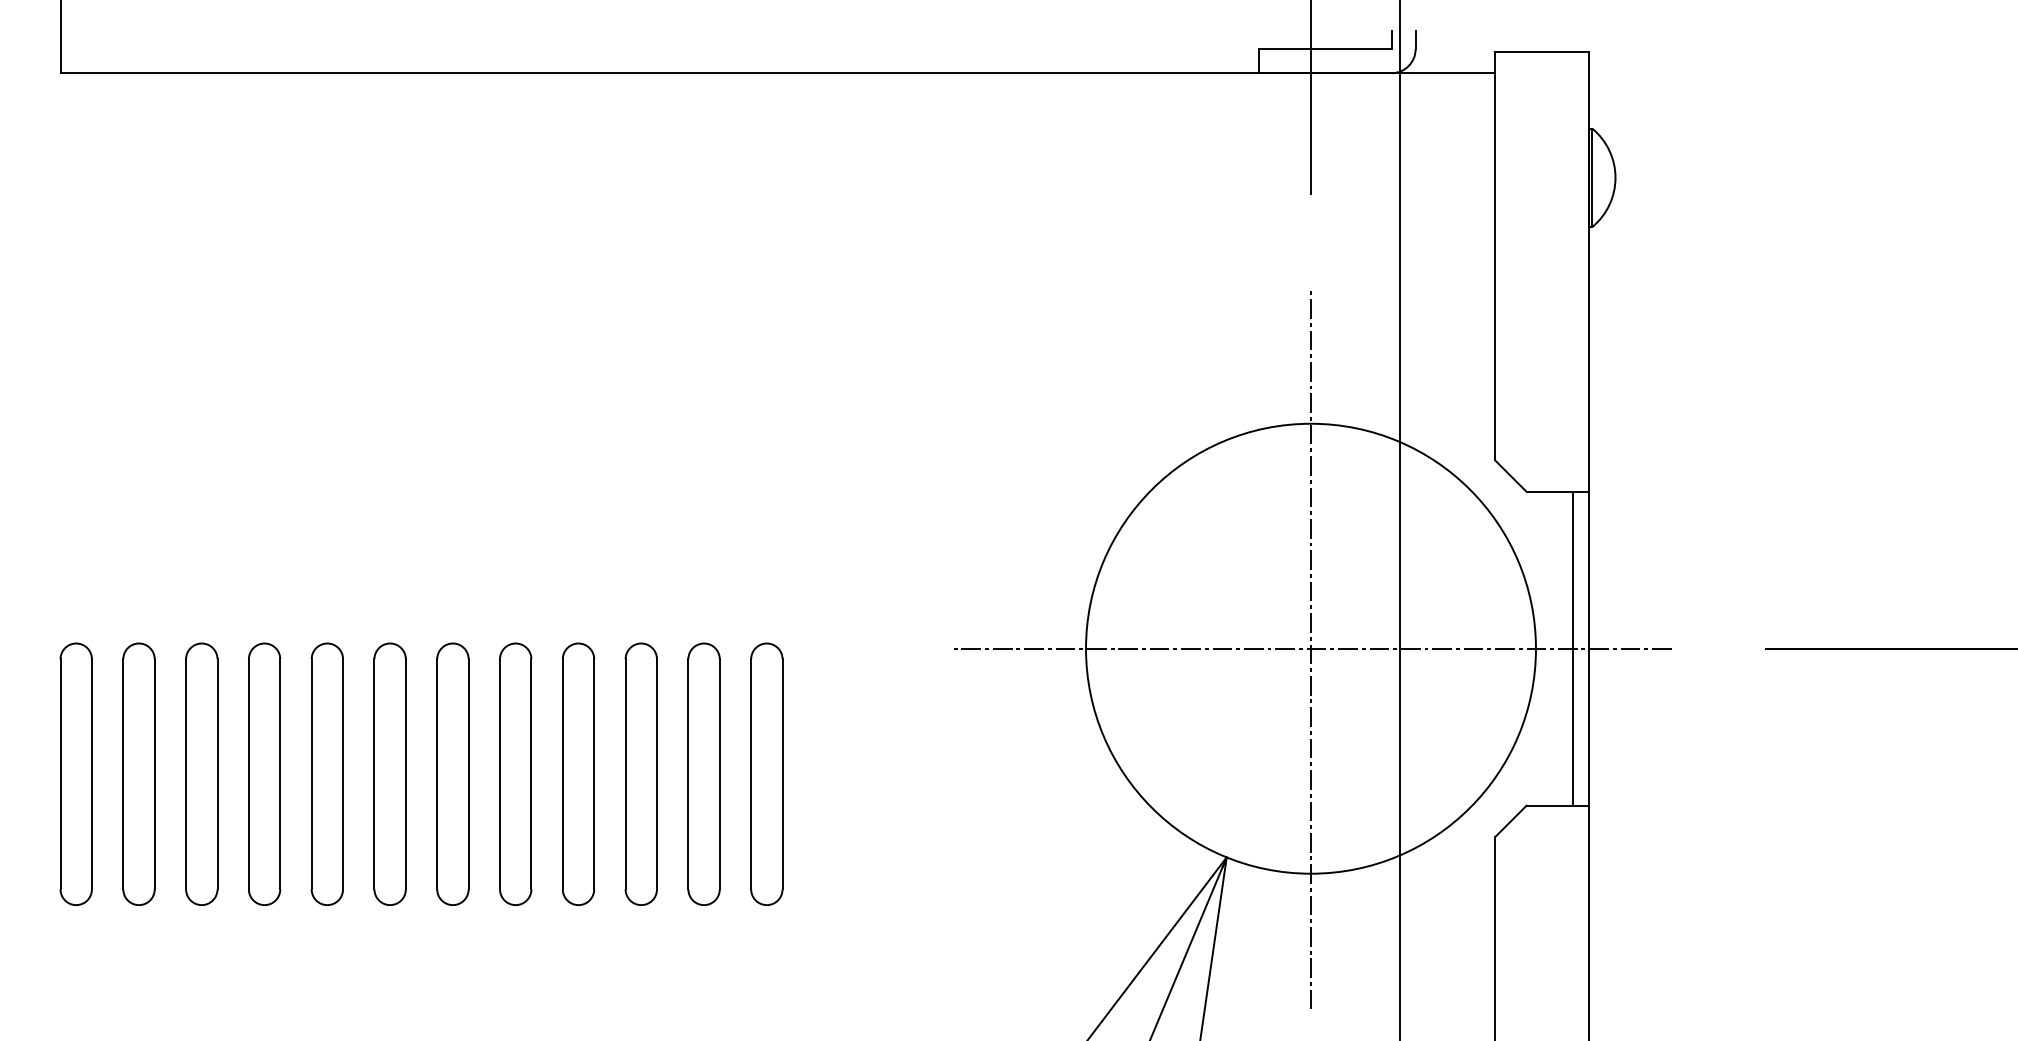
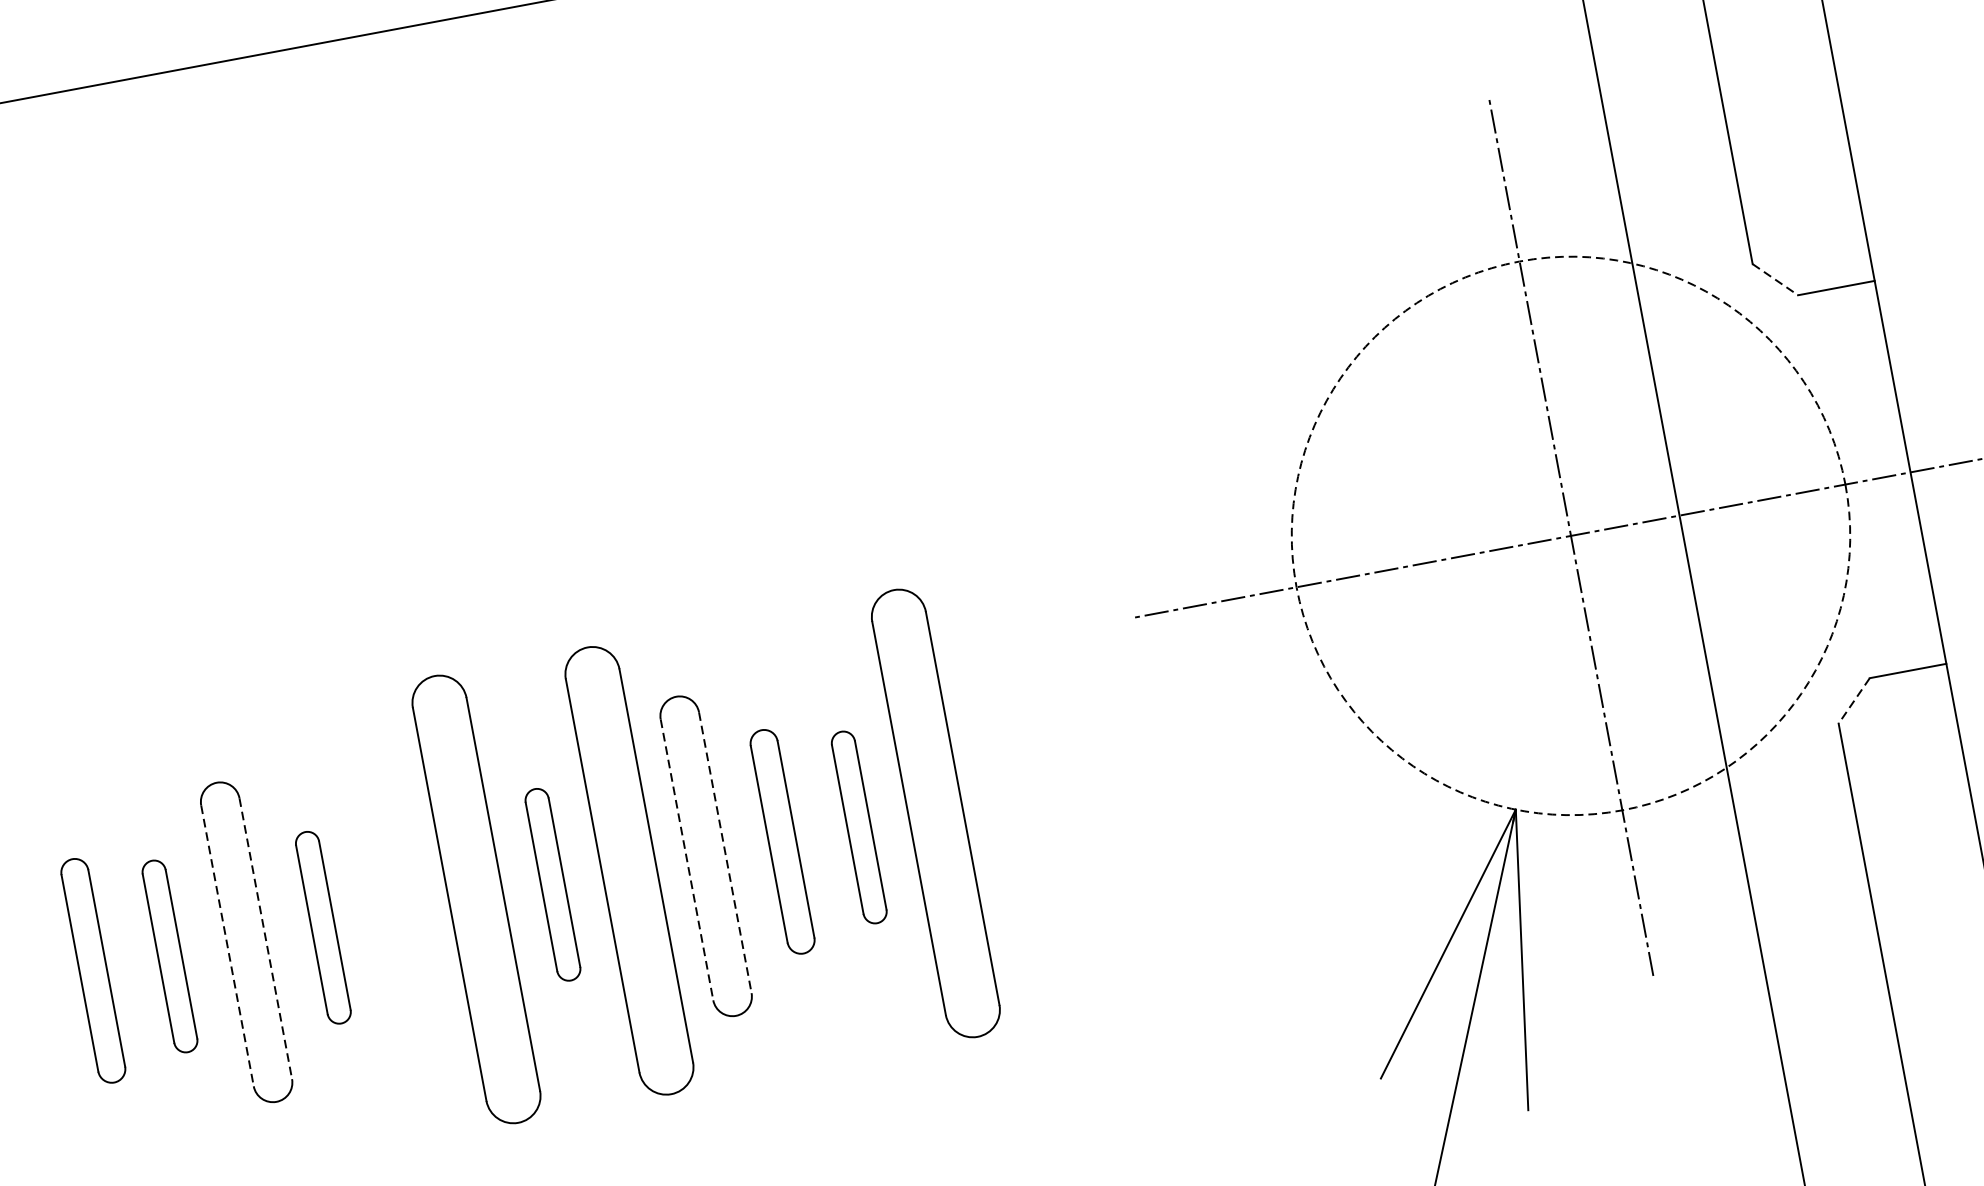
line: (1511, 476) -> (1776, 280), solid -> dashed
circle: (1310, 648) -> (1570, 535), solid -> dashed
line: (1572, 648) -> (1889, 475), removed
part: (75, 773) -> (92, 970), size x0.7
part: (138, 773) -> (169, 955), size x0.6
part: (264, 773) -> (322, 926), size x0.6
part: (326, 773) -> (398, 912), removed
part: (389, 773) -> (475, 898), size x1.4
part: (452, 773) -> (552, 884), size x0.6
part: (515, 773) -> (629, 869), size x1.4
part: (640, 773) -> (781, 841), size x0.7
part: (703, 773) -> (858, 826), size x0.6
part: (766, 773) -> (935, 812), size x1.4
line: (186, 774) -> (228, 946), solid -> dashed
line: (217, 774) -> (265, 938), solid -> dashed
line: (562, 774) -> (686, 860), solid -> dashed
line: (594, 774) -> (725, 852), solid -> dashed
line: (1510, 821) -> (1853, 701), solid -> dashed

